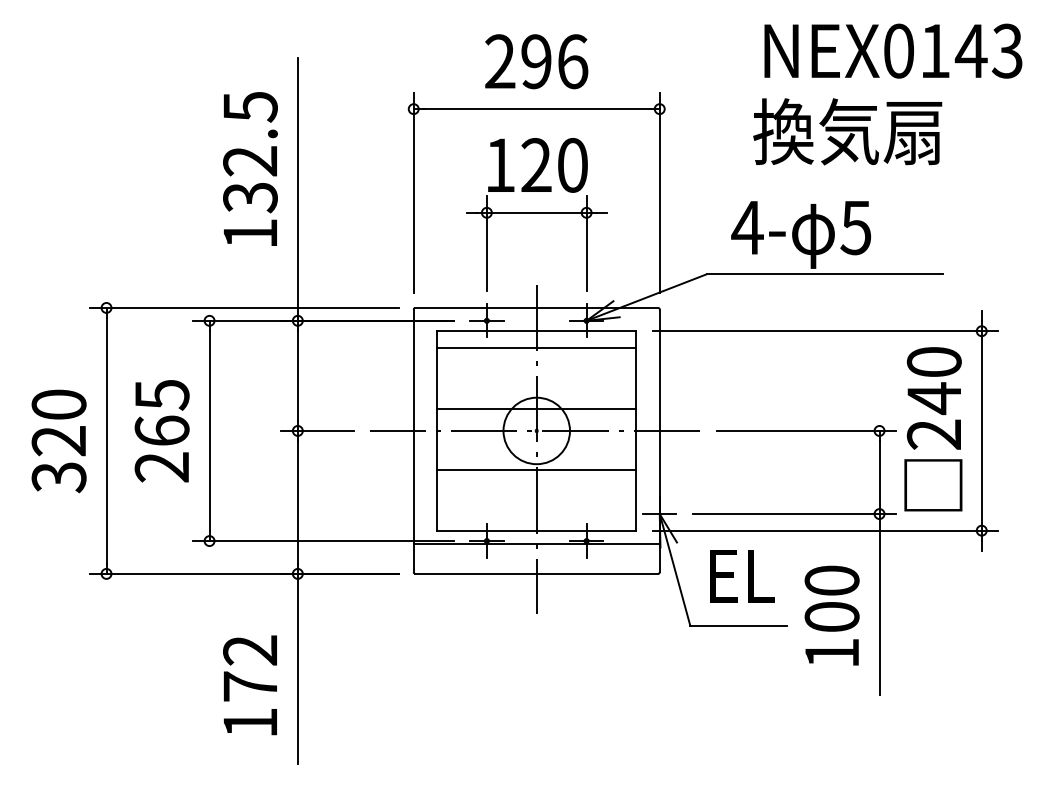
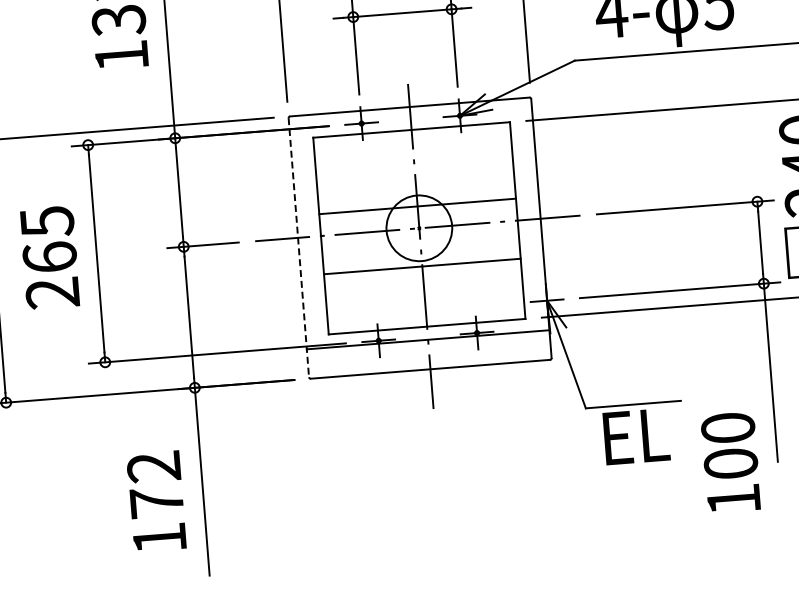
line: (536, 347) -> (412, 146), removed
line: (413, 441) -> (298, 248), solid -> dashed
text: (742, 576) -> (636, 436), moved
text: (831, 615) -> (730, 462), moved

